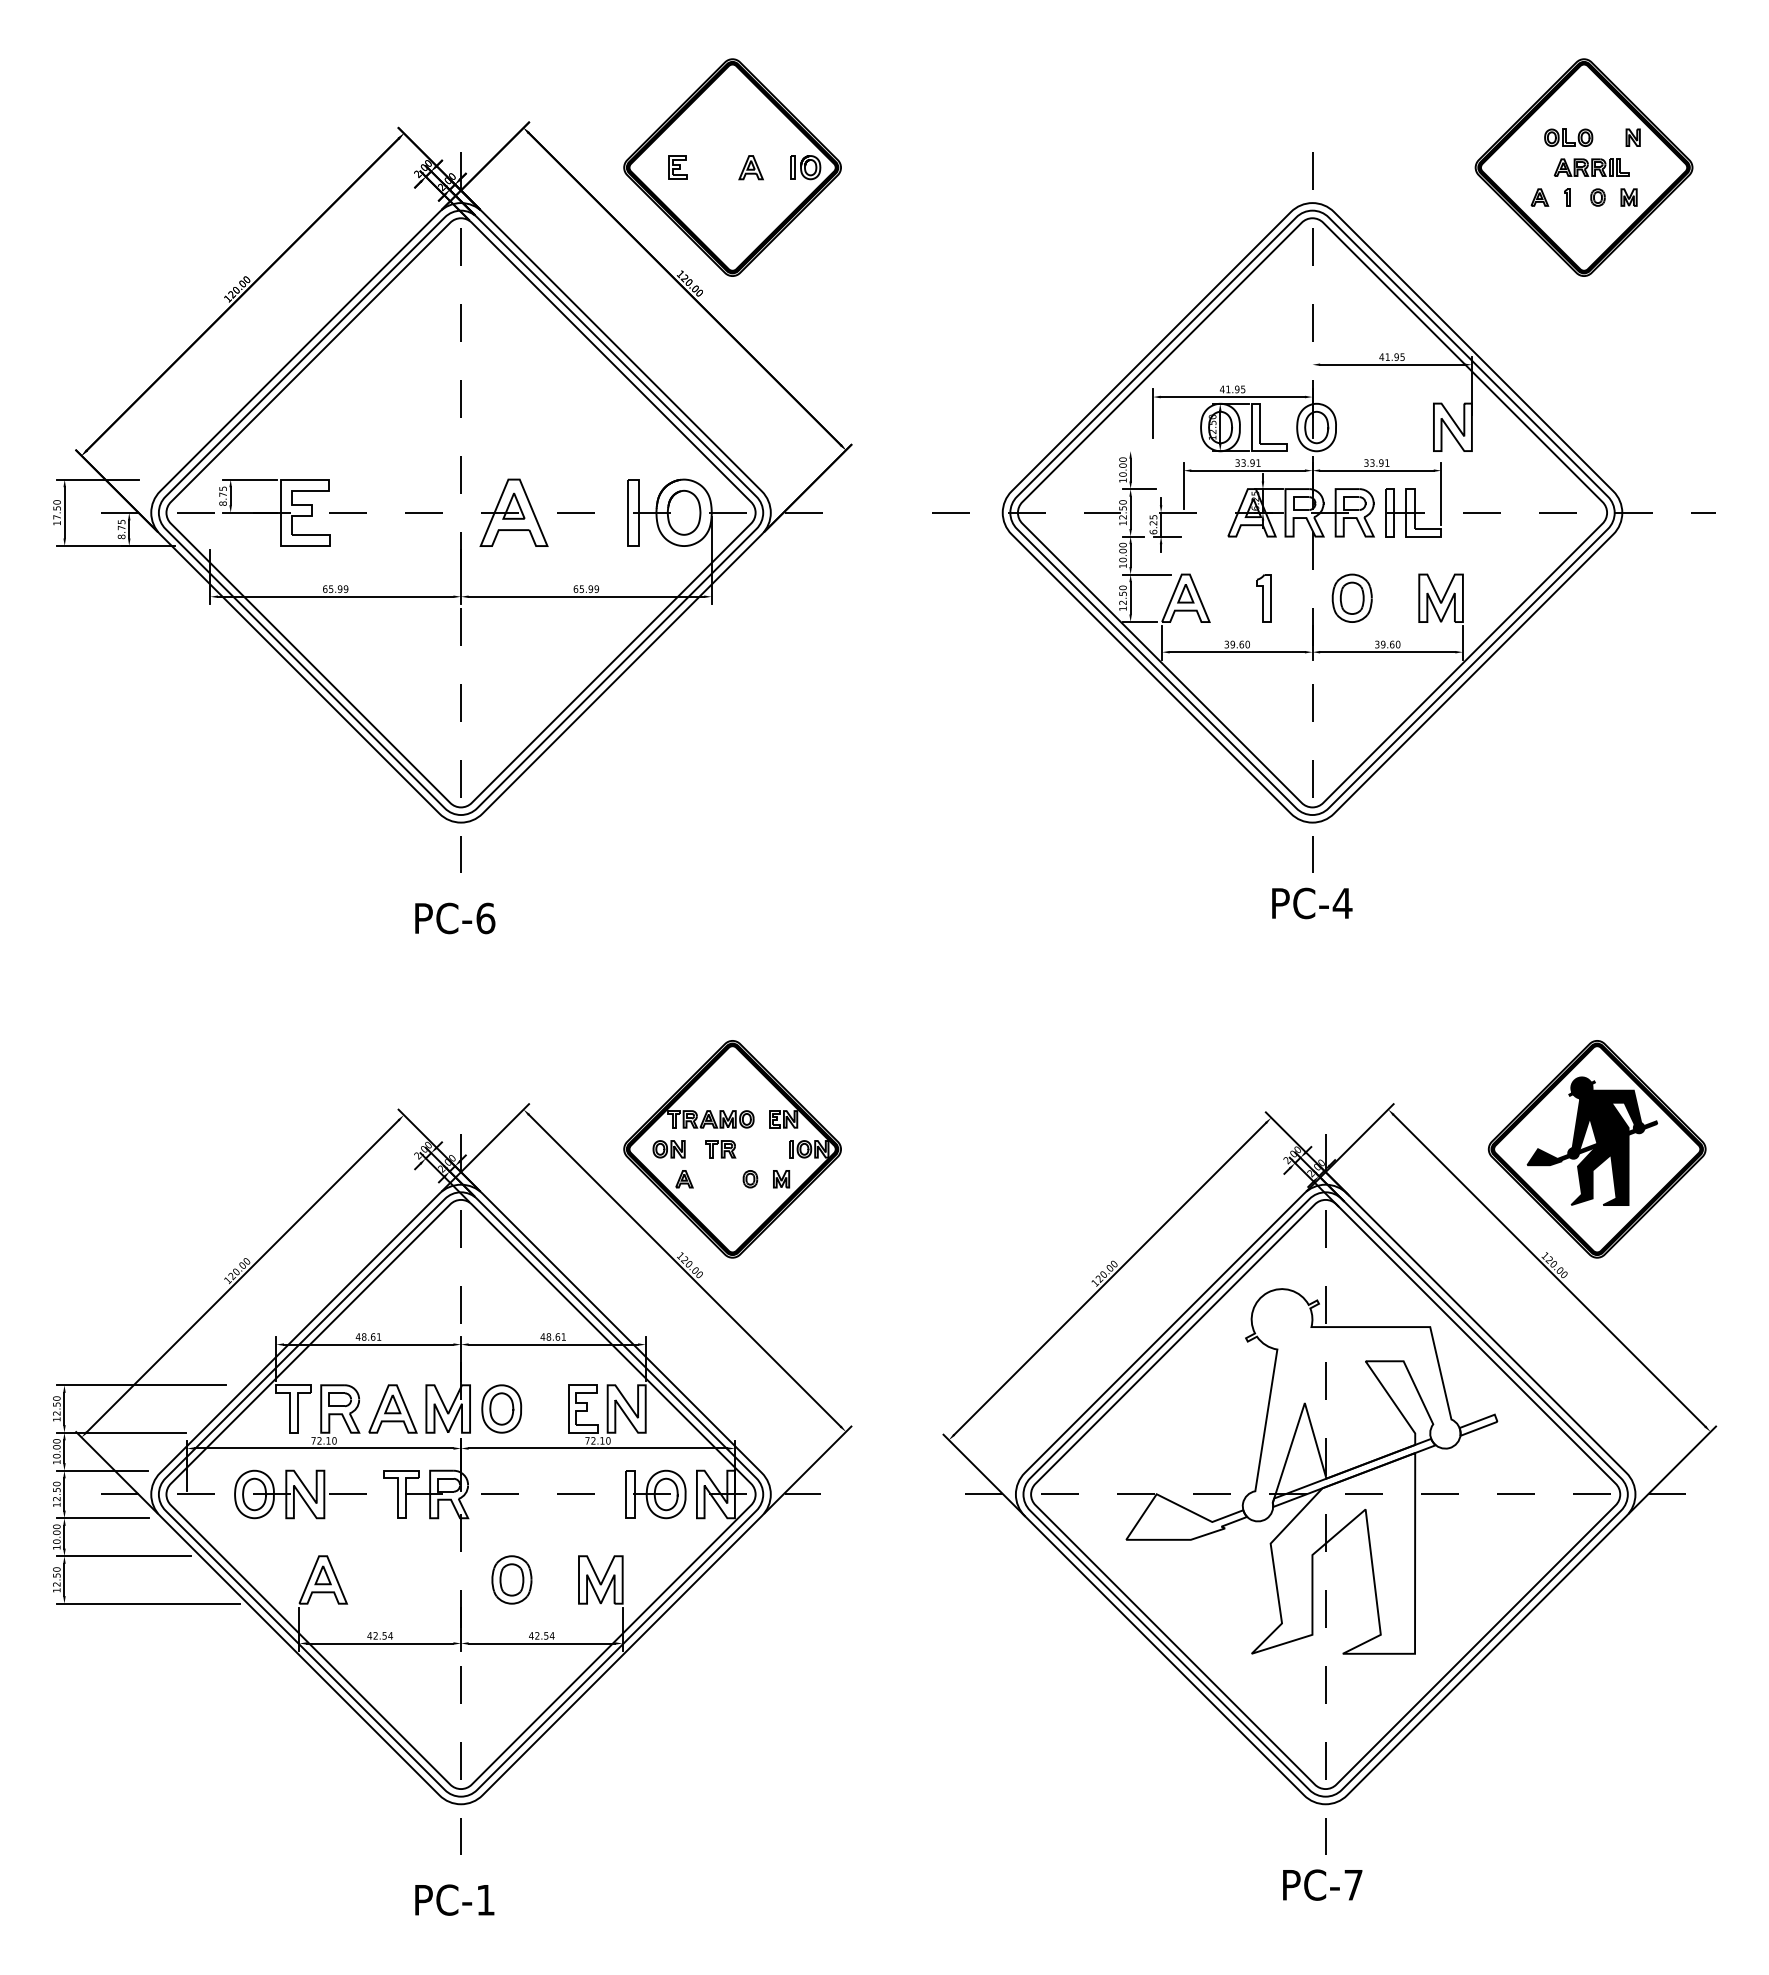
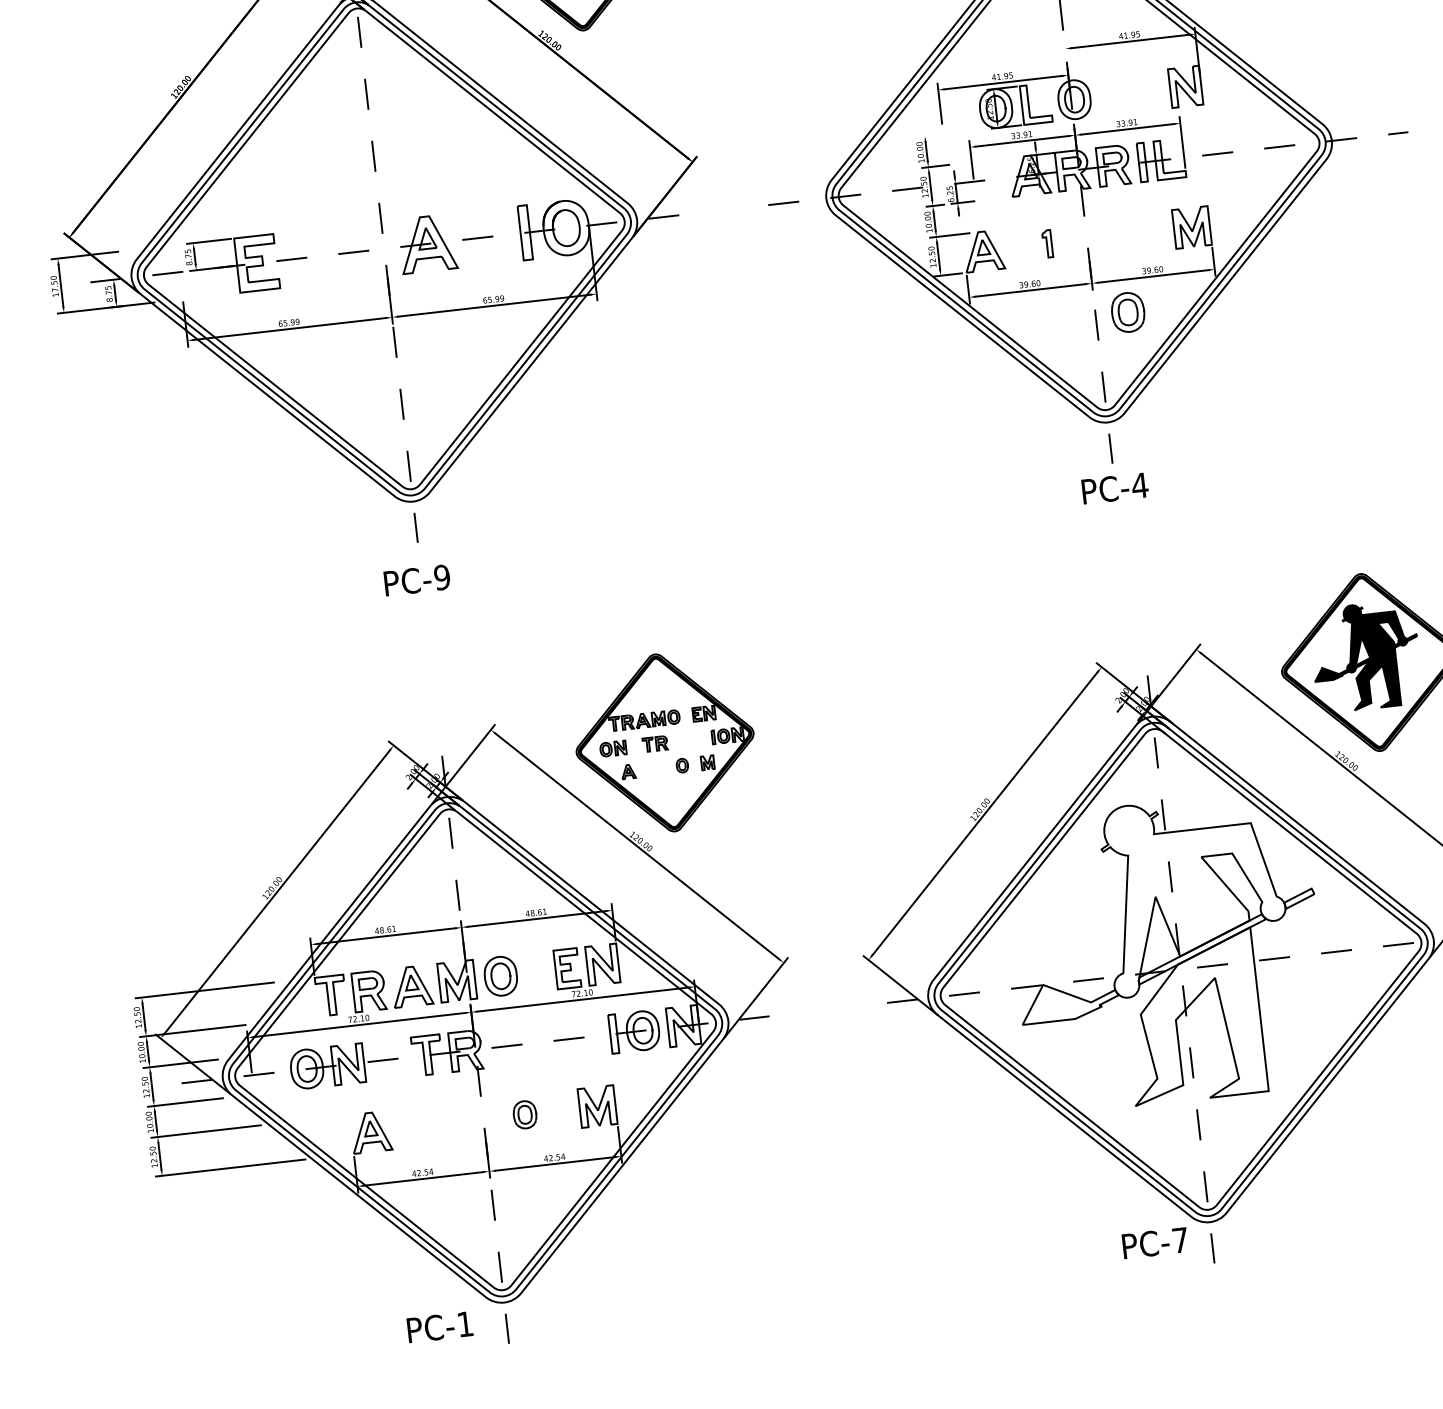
part: (1351, 597) -> (1127, 311), moved
part: (1263, 598) -> (1047, 244), size x0.7
text: (485, 918) -> (442, 577), PC-6 -> PC-9
part: (511, 1579) -> (524, 1114), size x0.7
text: (1322, 1884) -> (1155, 1242), moved
text: (454, 1899) -> (439, 1326), moved

